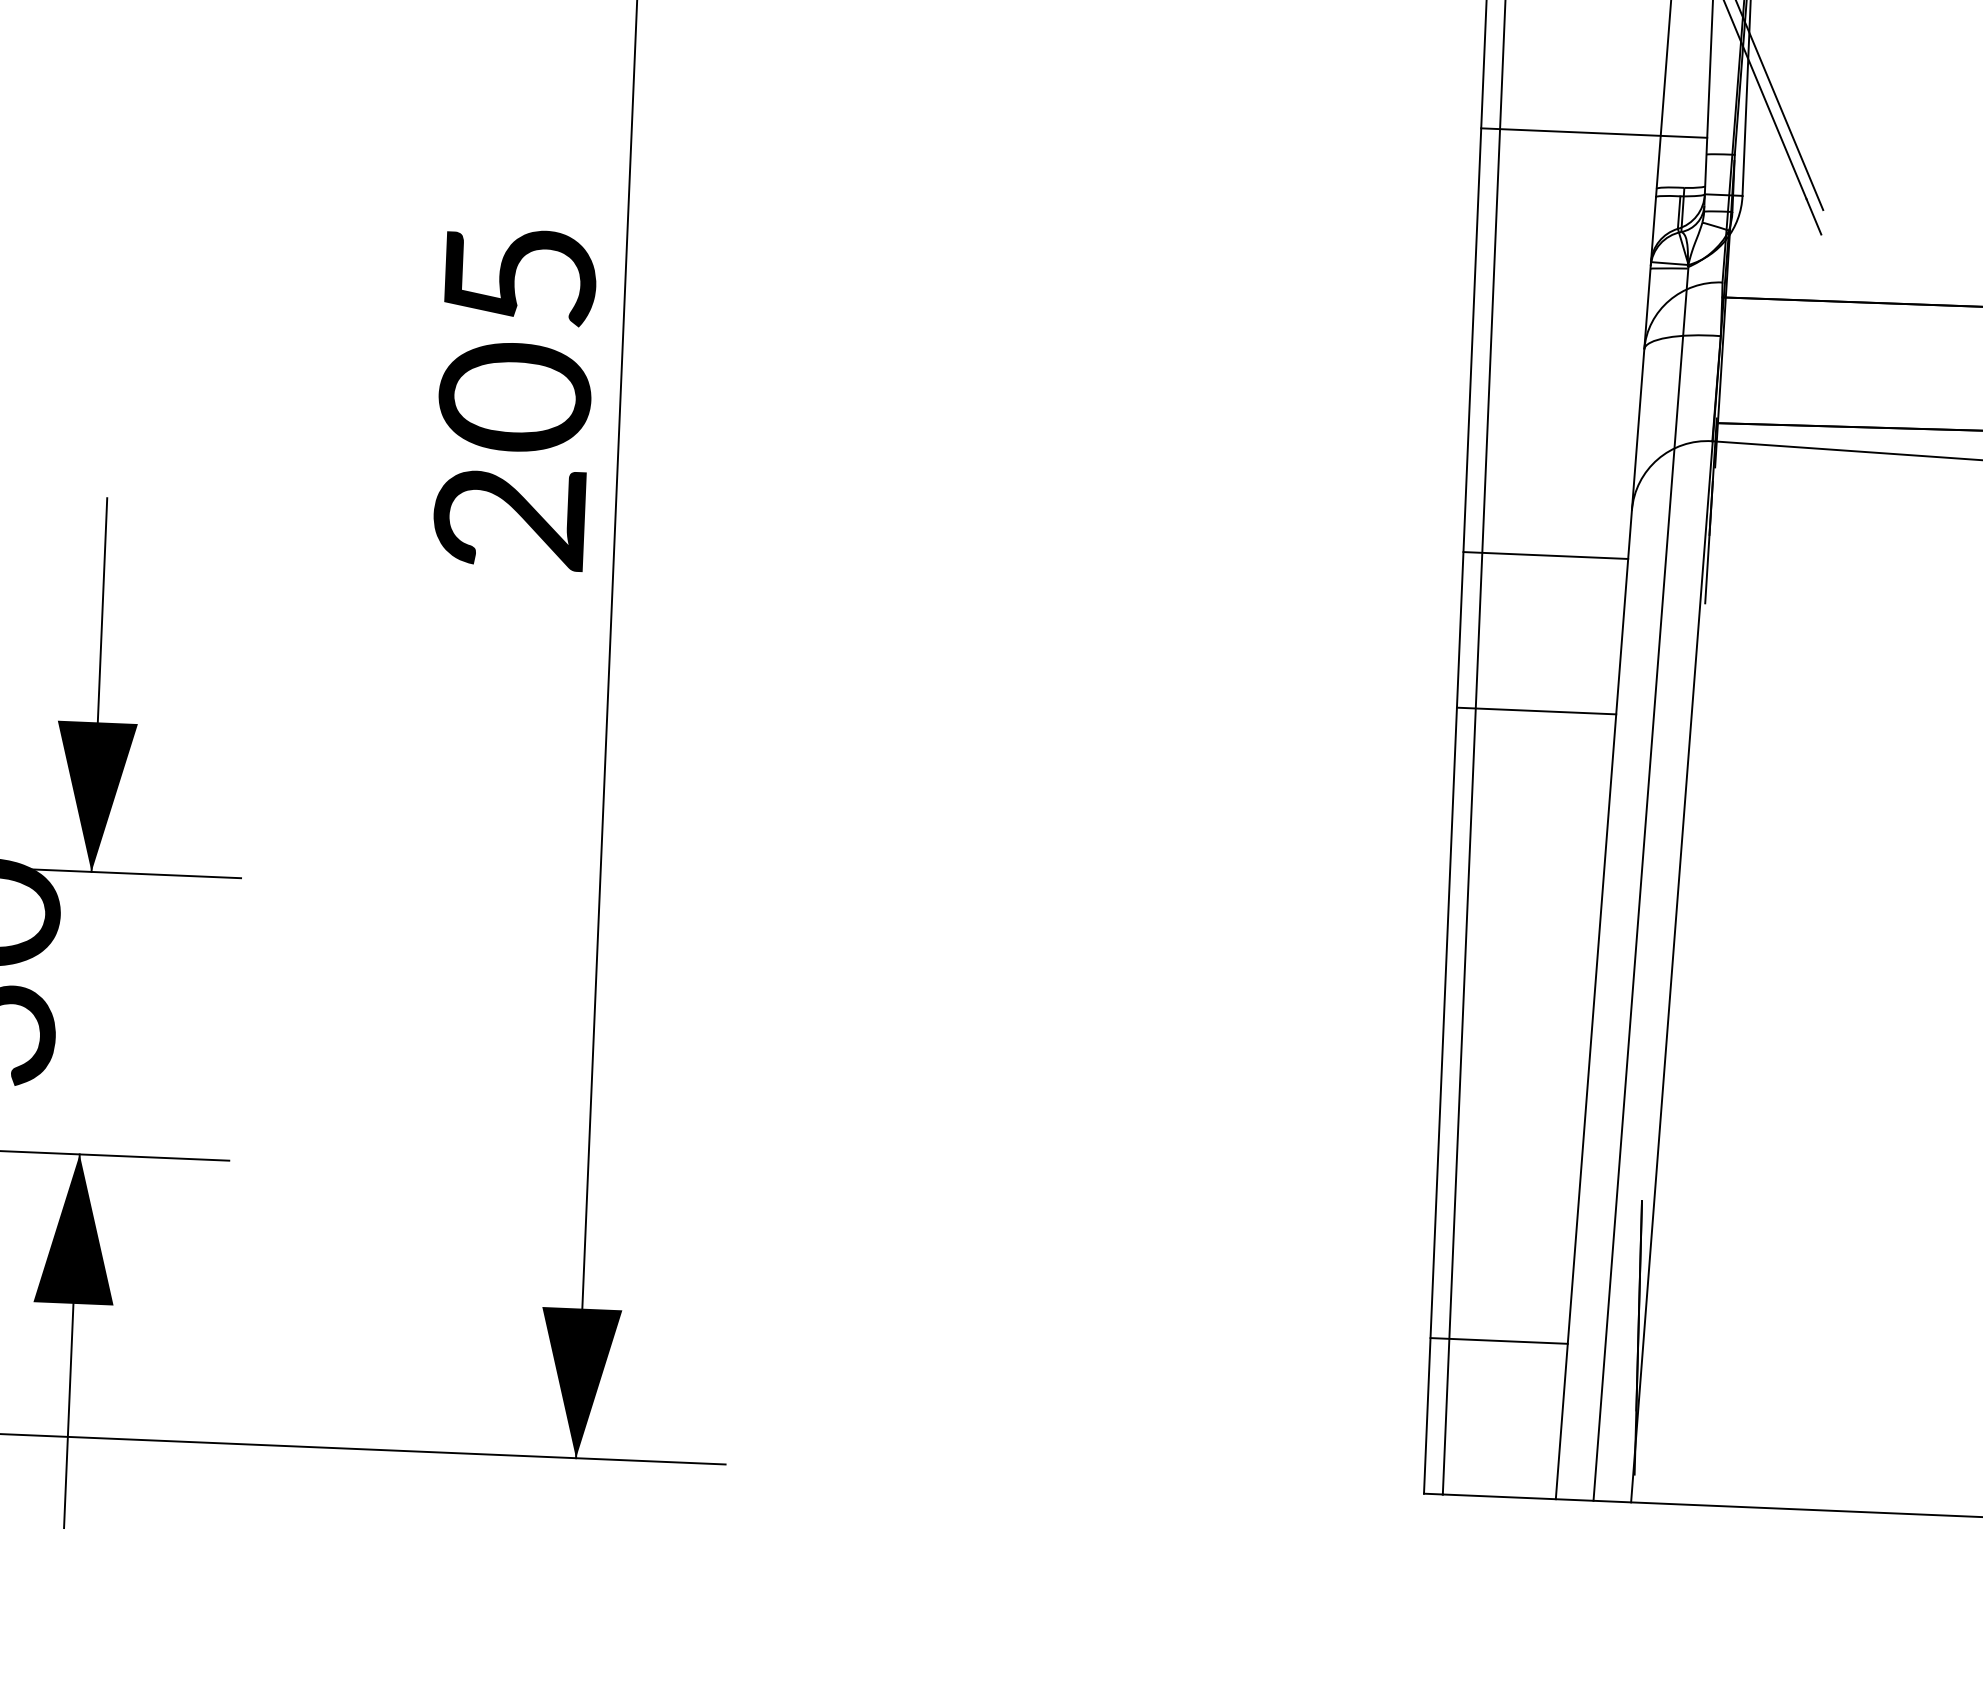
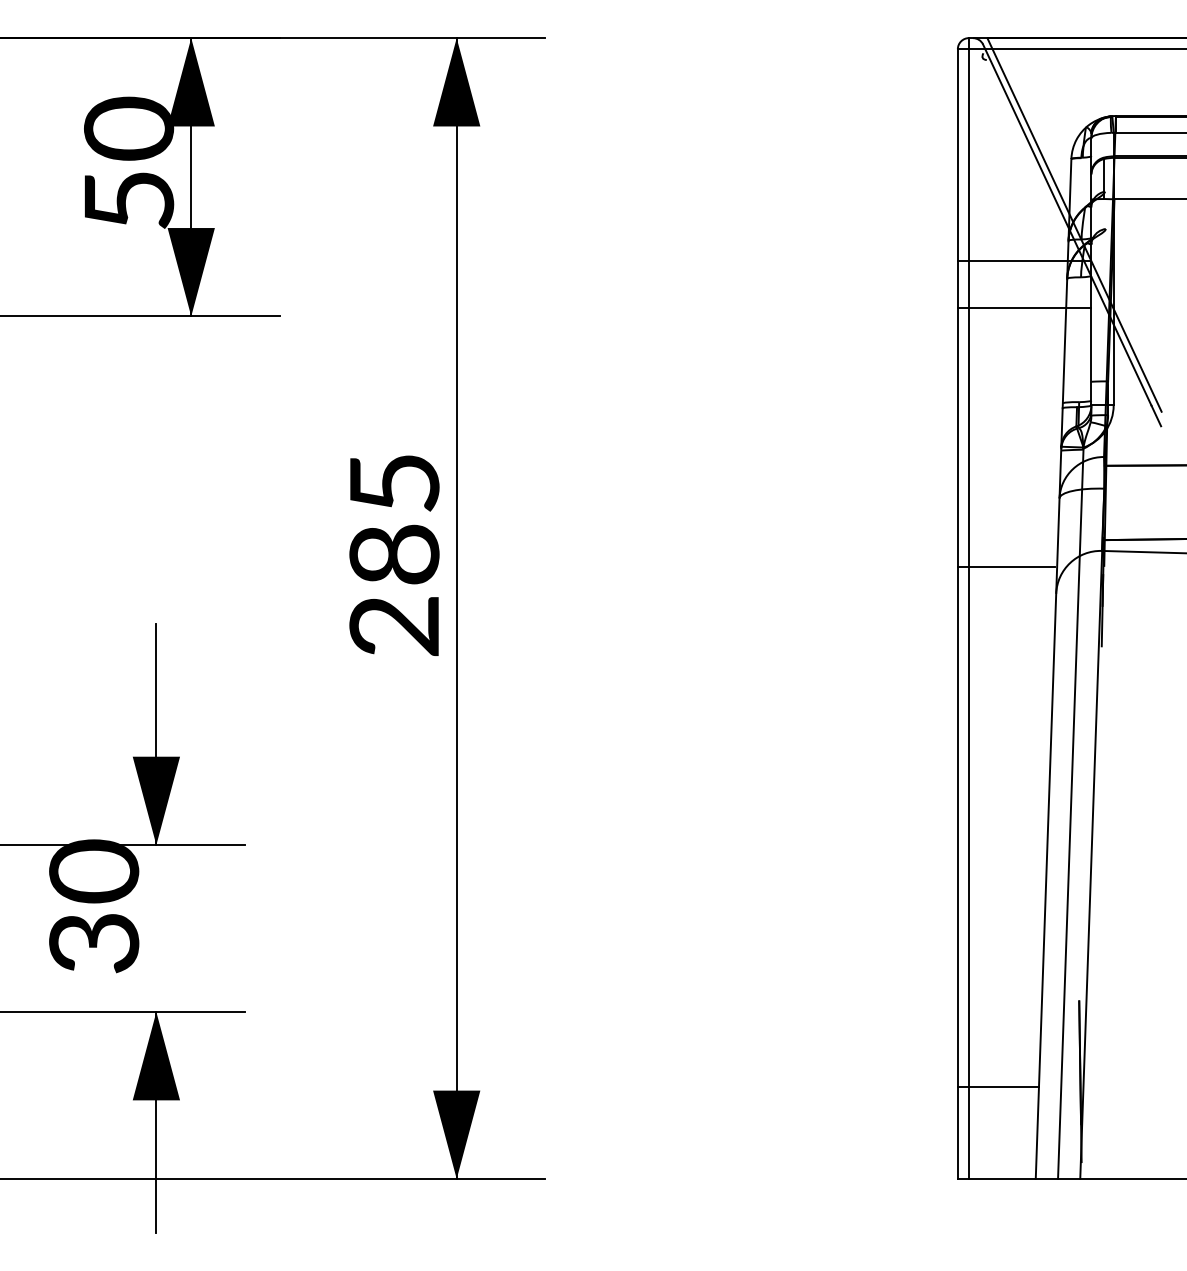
line: (1593, 133) -> (1024, 308), moved
text: (515, 397) -> (394, 554), 205 -> 285
line: (1545, 555) -> (1006, 567), moved
line: (1535, 711) -> (1004, 714), removed

